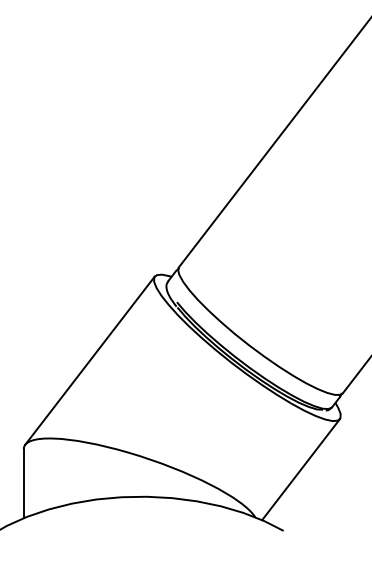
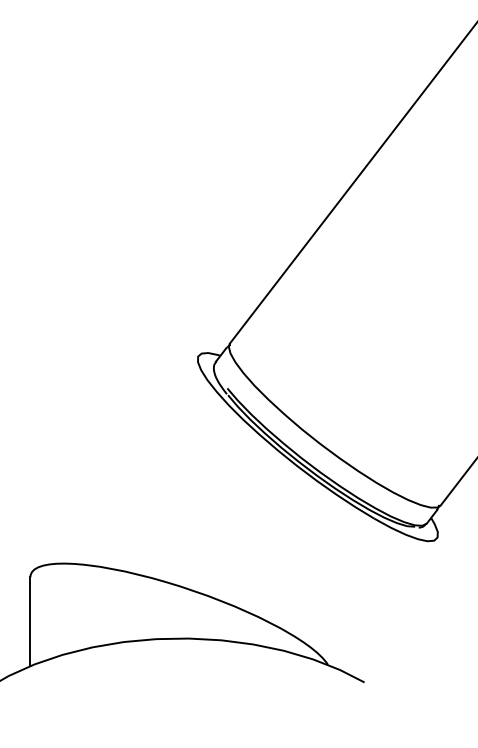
line: (89, 360) -> (115, 463), removed
line: (300, 469) -> (386, 603), removed

